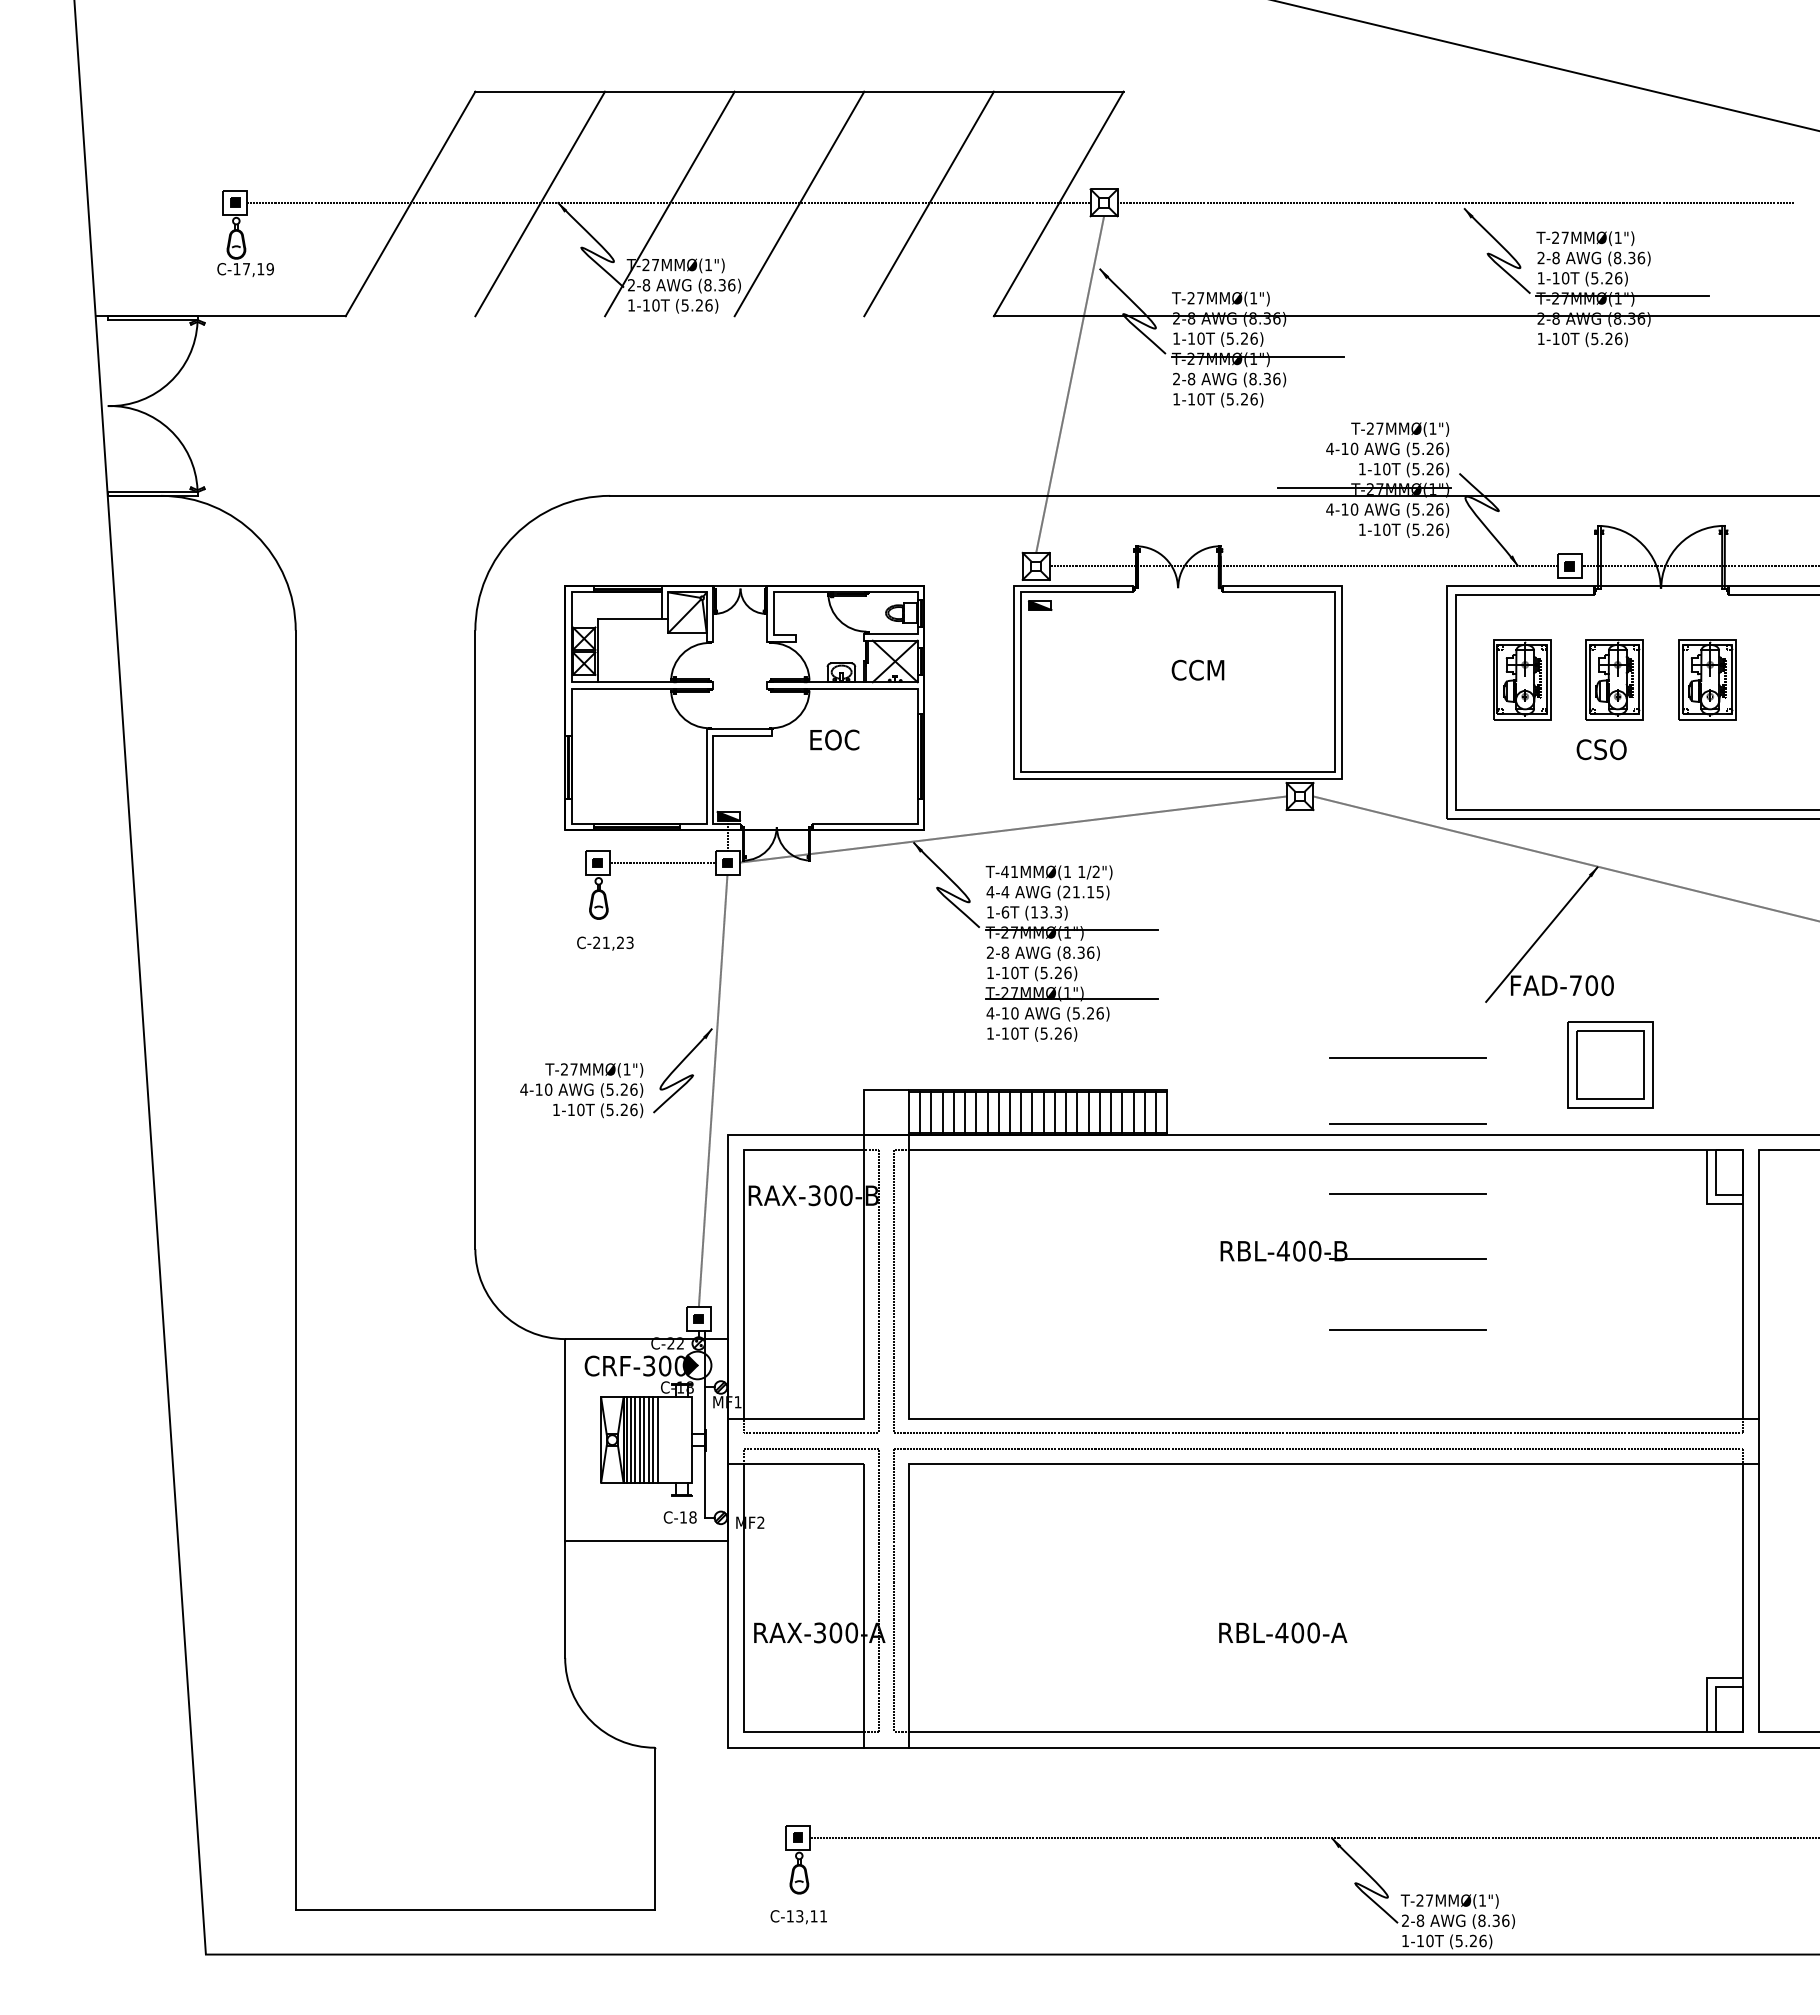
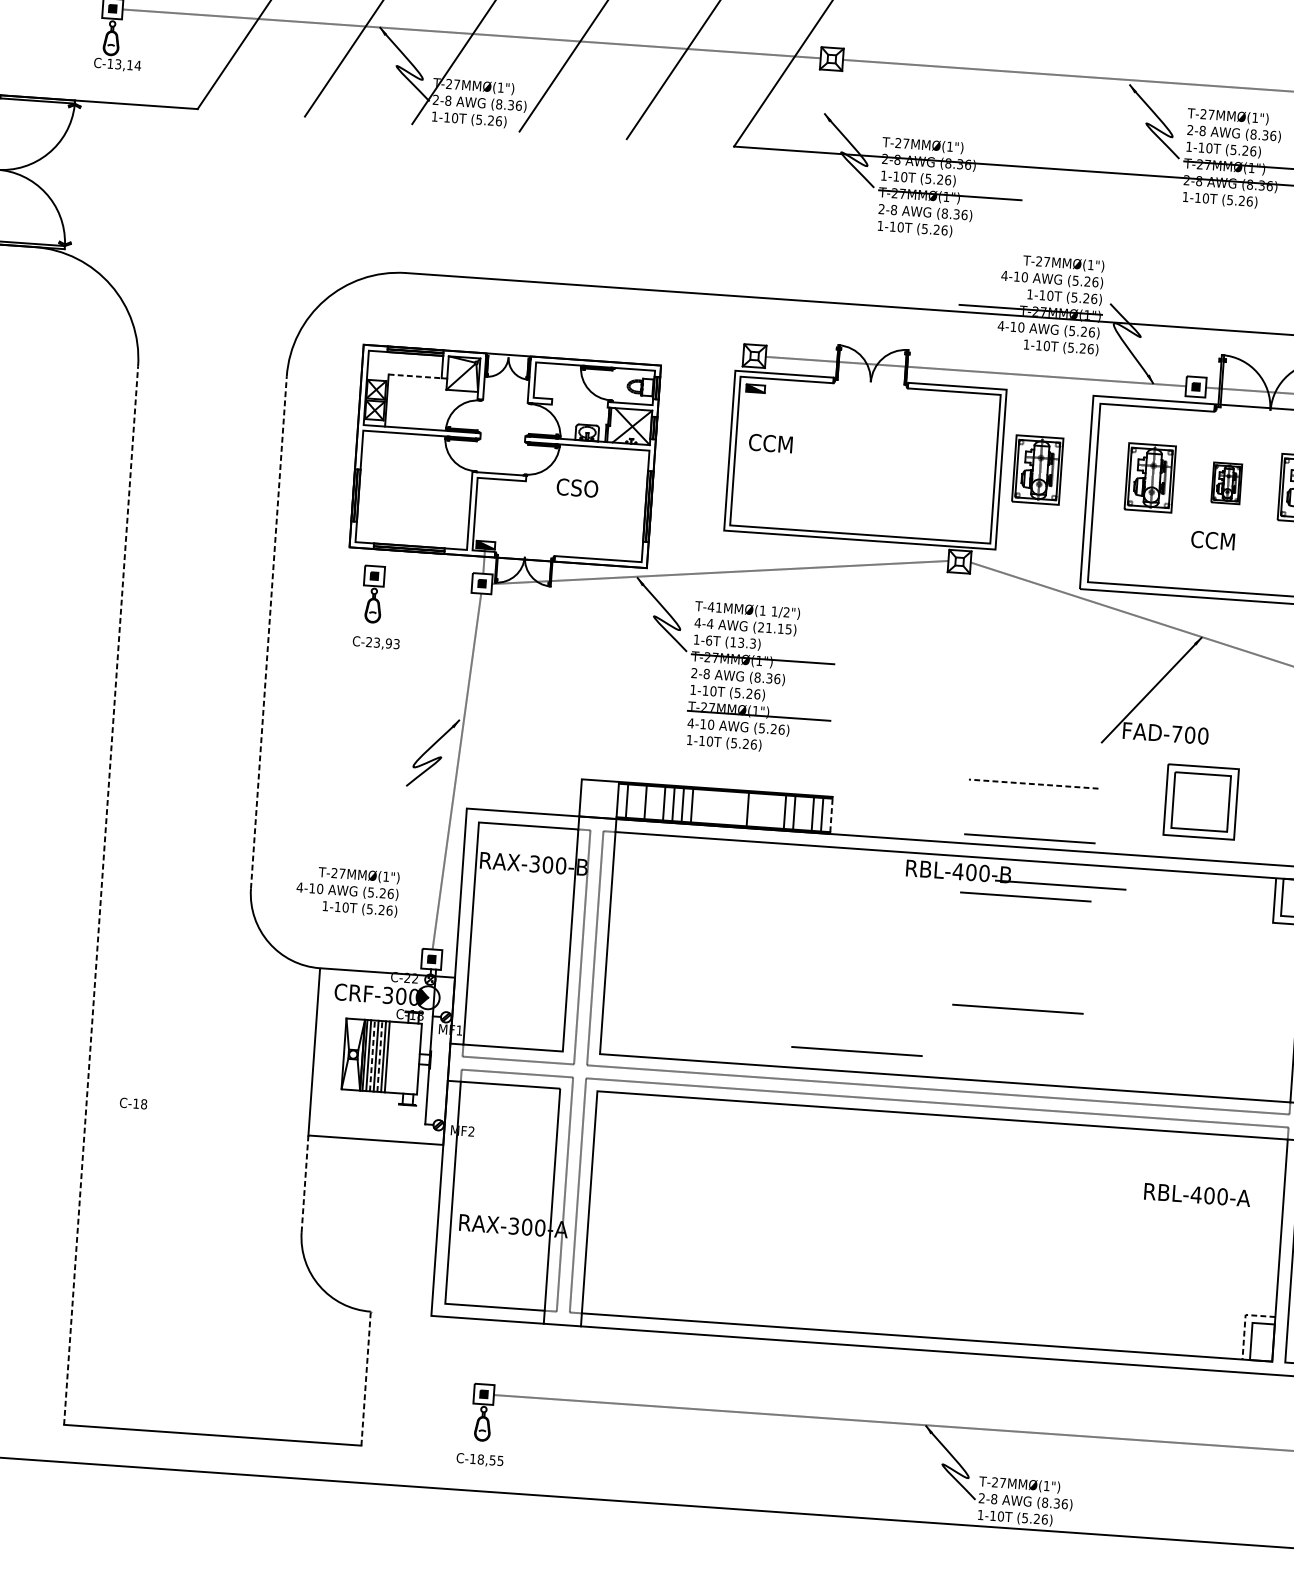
text: (258, 269) -> (128, 65), C-17,19 -> C-13,14
line: (1070, 384) -> (793, 207), removed
line: (629, 619) -> (414, 376), solid -> dashed
text: (1197, 669) -> (770, 442), moved
part: (1386, 679) -> (1037, 469), added
part: (1614, 679) -> (1226, 483), size x0.6
text: (834, 739) -> (577, 487), EOC -> CSO
text: (1611, 749) -> (1220, 540), CSO -> CCM
line: (662, 863) -> (428, 580), removed
line: (475, 939) -> (269, 632), solid -> dashed
text: (613, 942) -> (383, 642), C-21,23 -> C-23,93
line: (1407, 1057) -> (1033, 783), solid -> dashed
text: (581, 1090) -> (347, 891), moved
line: (1167, 1111) -> (831, 814), solid -> dashed
line: (931, 1112) -> (636, 801), removed
line: (953, 1112) -> (654, 803), removed
line: (1010, 1112) -> (701, 806), removed
line: (1021, 1112) -> (710, 807), removed
line: (1032, 1112) -> (719, 807), removed
line: (1043, 1112) -> (729, 808), removed
line: (1054, 1112) -> (738, 809), removed
line: (1077, 1112) -> (757, 810), removed
line: (1088, 1112) -> (766, 811), removed
line: (1099, 1112) -> (775, 811), removed
line: (1133, 1112) -> (803, 813), removed
part: (1347, 1254) -> (1011, 878), moved
line: (295, 1270) -> (100, 895), solid -> dashed
line: (1217, 1393) -> (856, 1051), added
line: (657, 1439) -> (390, 1056), removed
line: (635, 1440) -> (372, 1056), solid -> dashed
line: (644, 1440) -> (379, 1056), solid -> dashed
text: (679, 1517) -> (132, 1103), moved
line: (565, 1600) -> (305, 1184), solid -> dashed
text: (1283, 1632) -> (1197, 1194), moved
line: (1707, 1687) -> (1245, 1322), solid -> dashed
line: (655, 1828) -> (366, 1378), solid -> dashed
text: (811, 1916) -> (490, 1460), C-13,11 -> C-18,55

